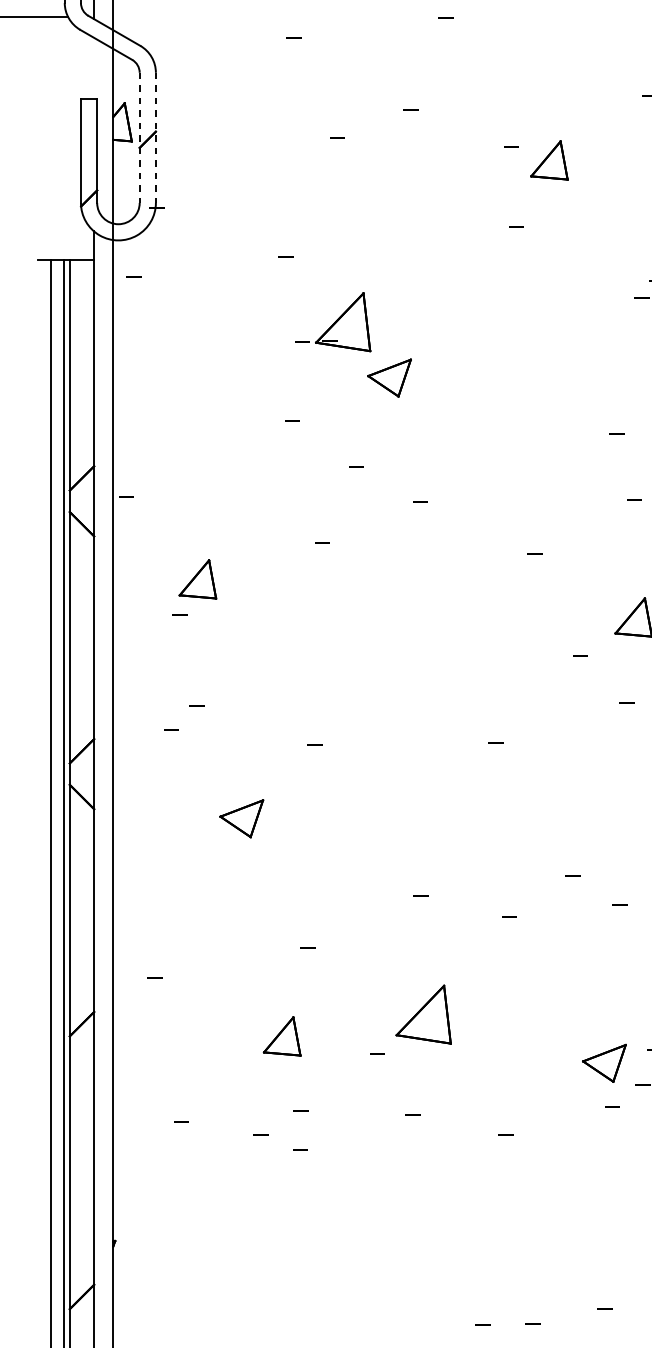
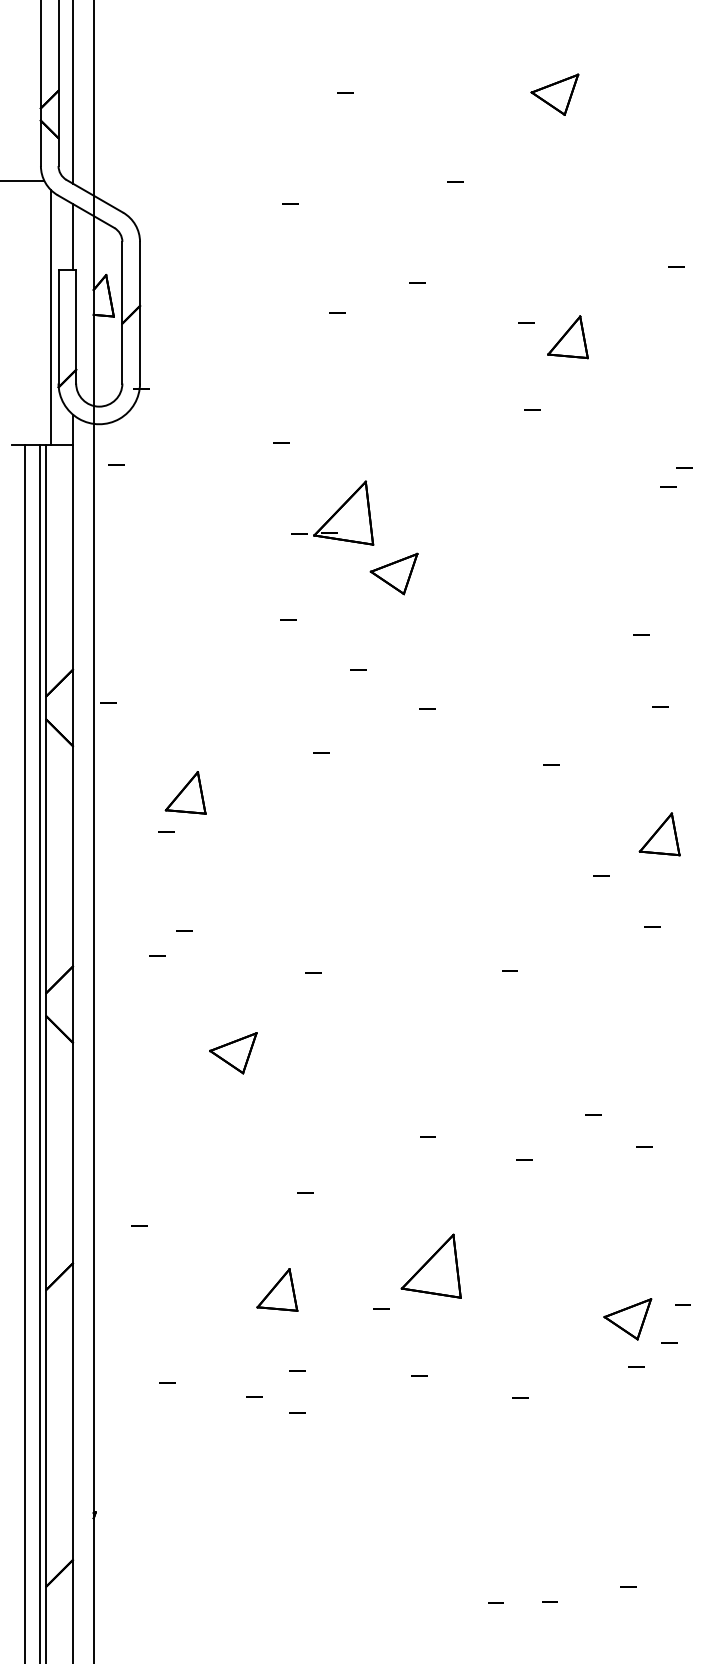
line: (93, 67) -> (72, 236), added
line: (139, 137) -> (122, 312), dashed -> solid
line: (156, 137) -> (140, 312), dashed -> solid
line: (73, 142) -> (50, 317), added

